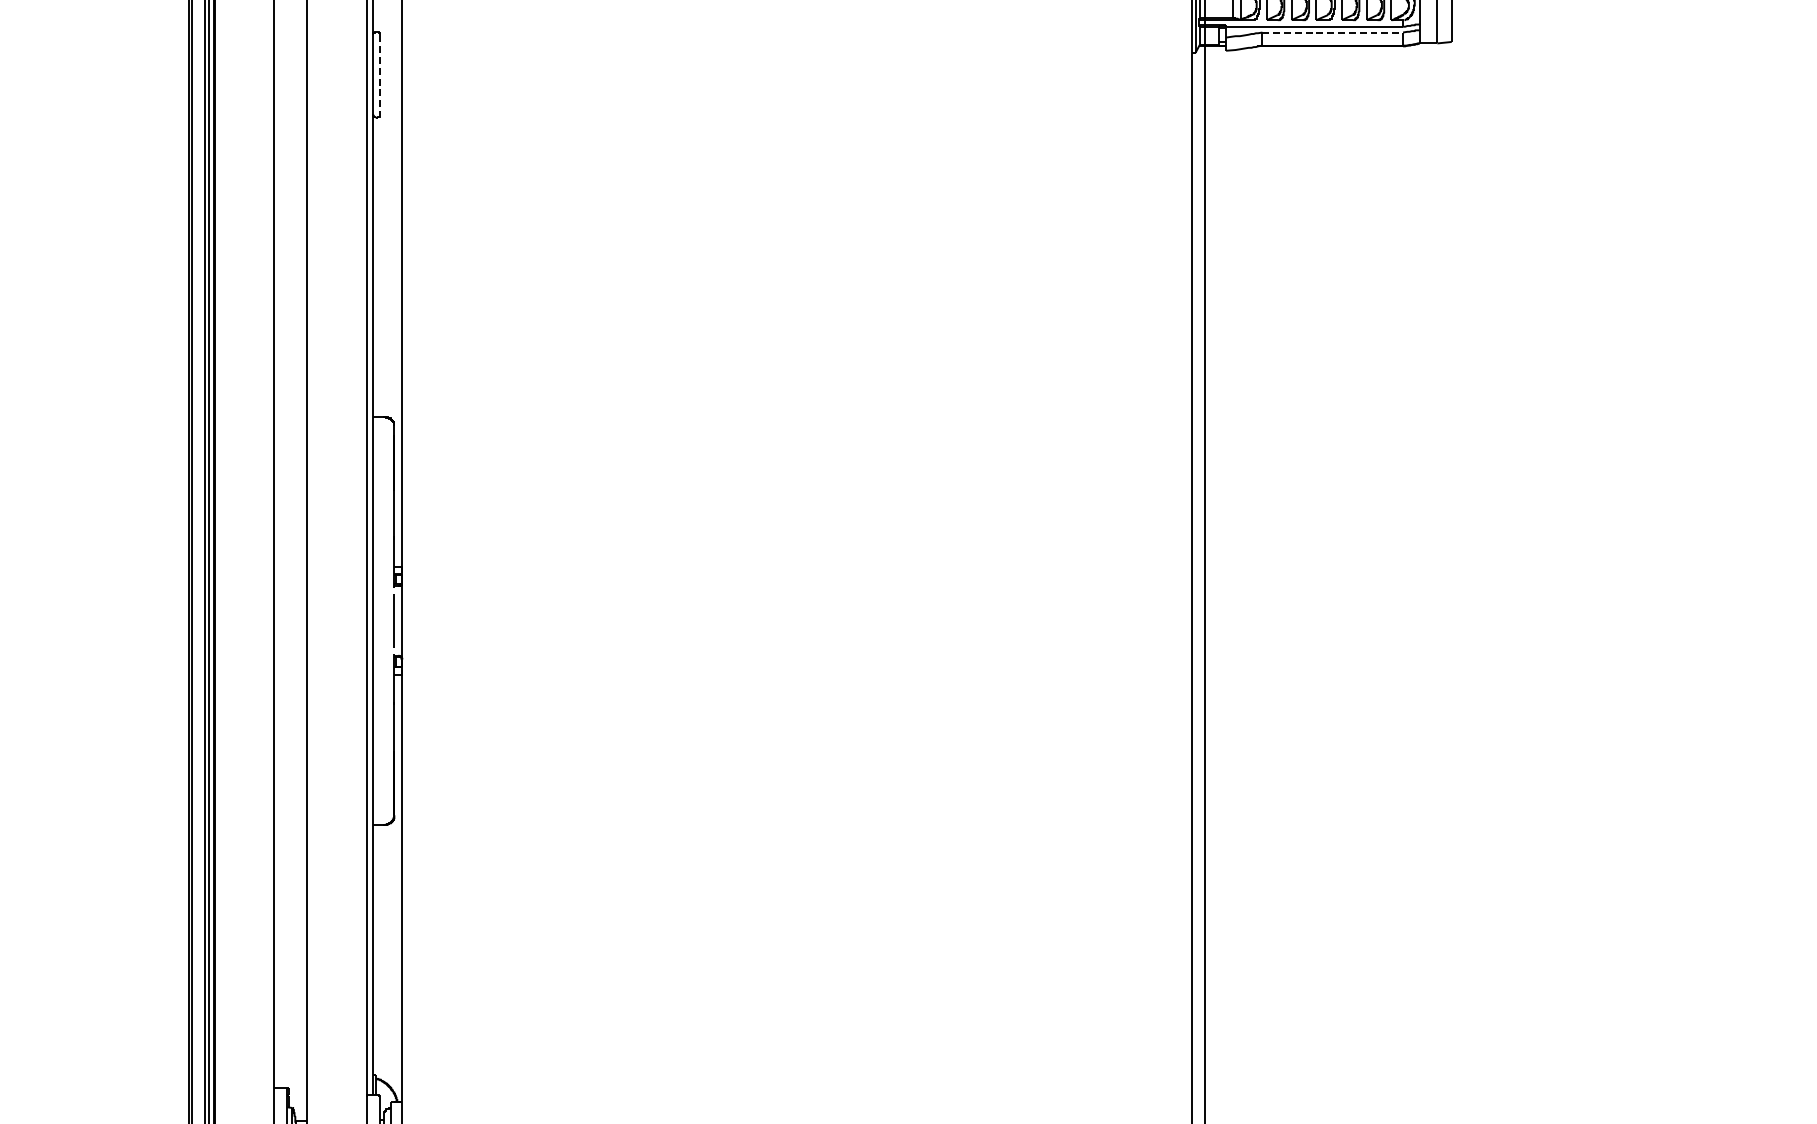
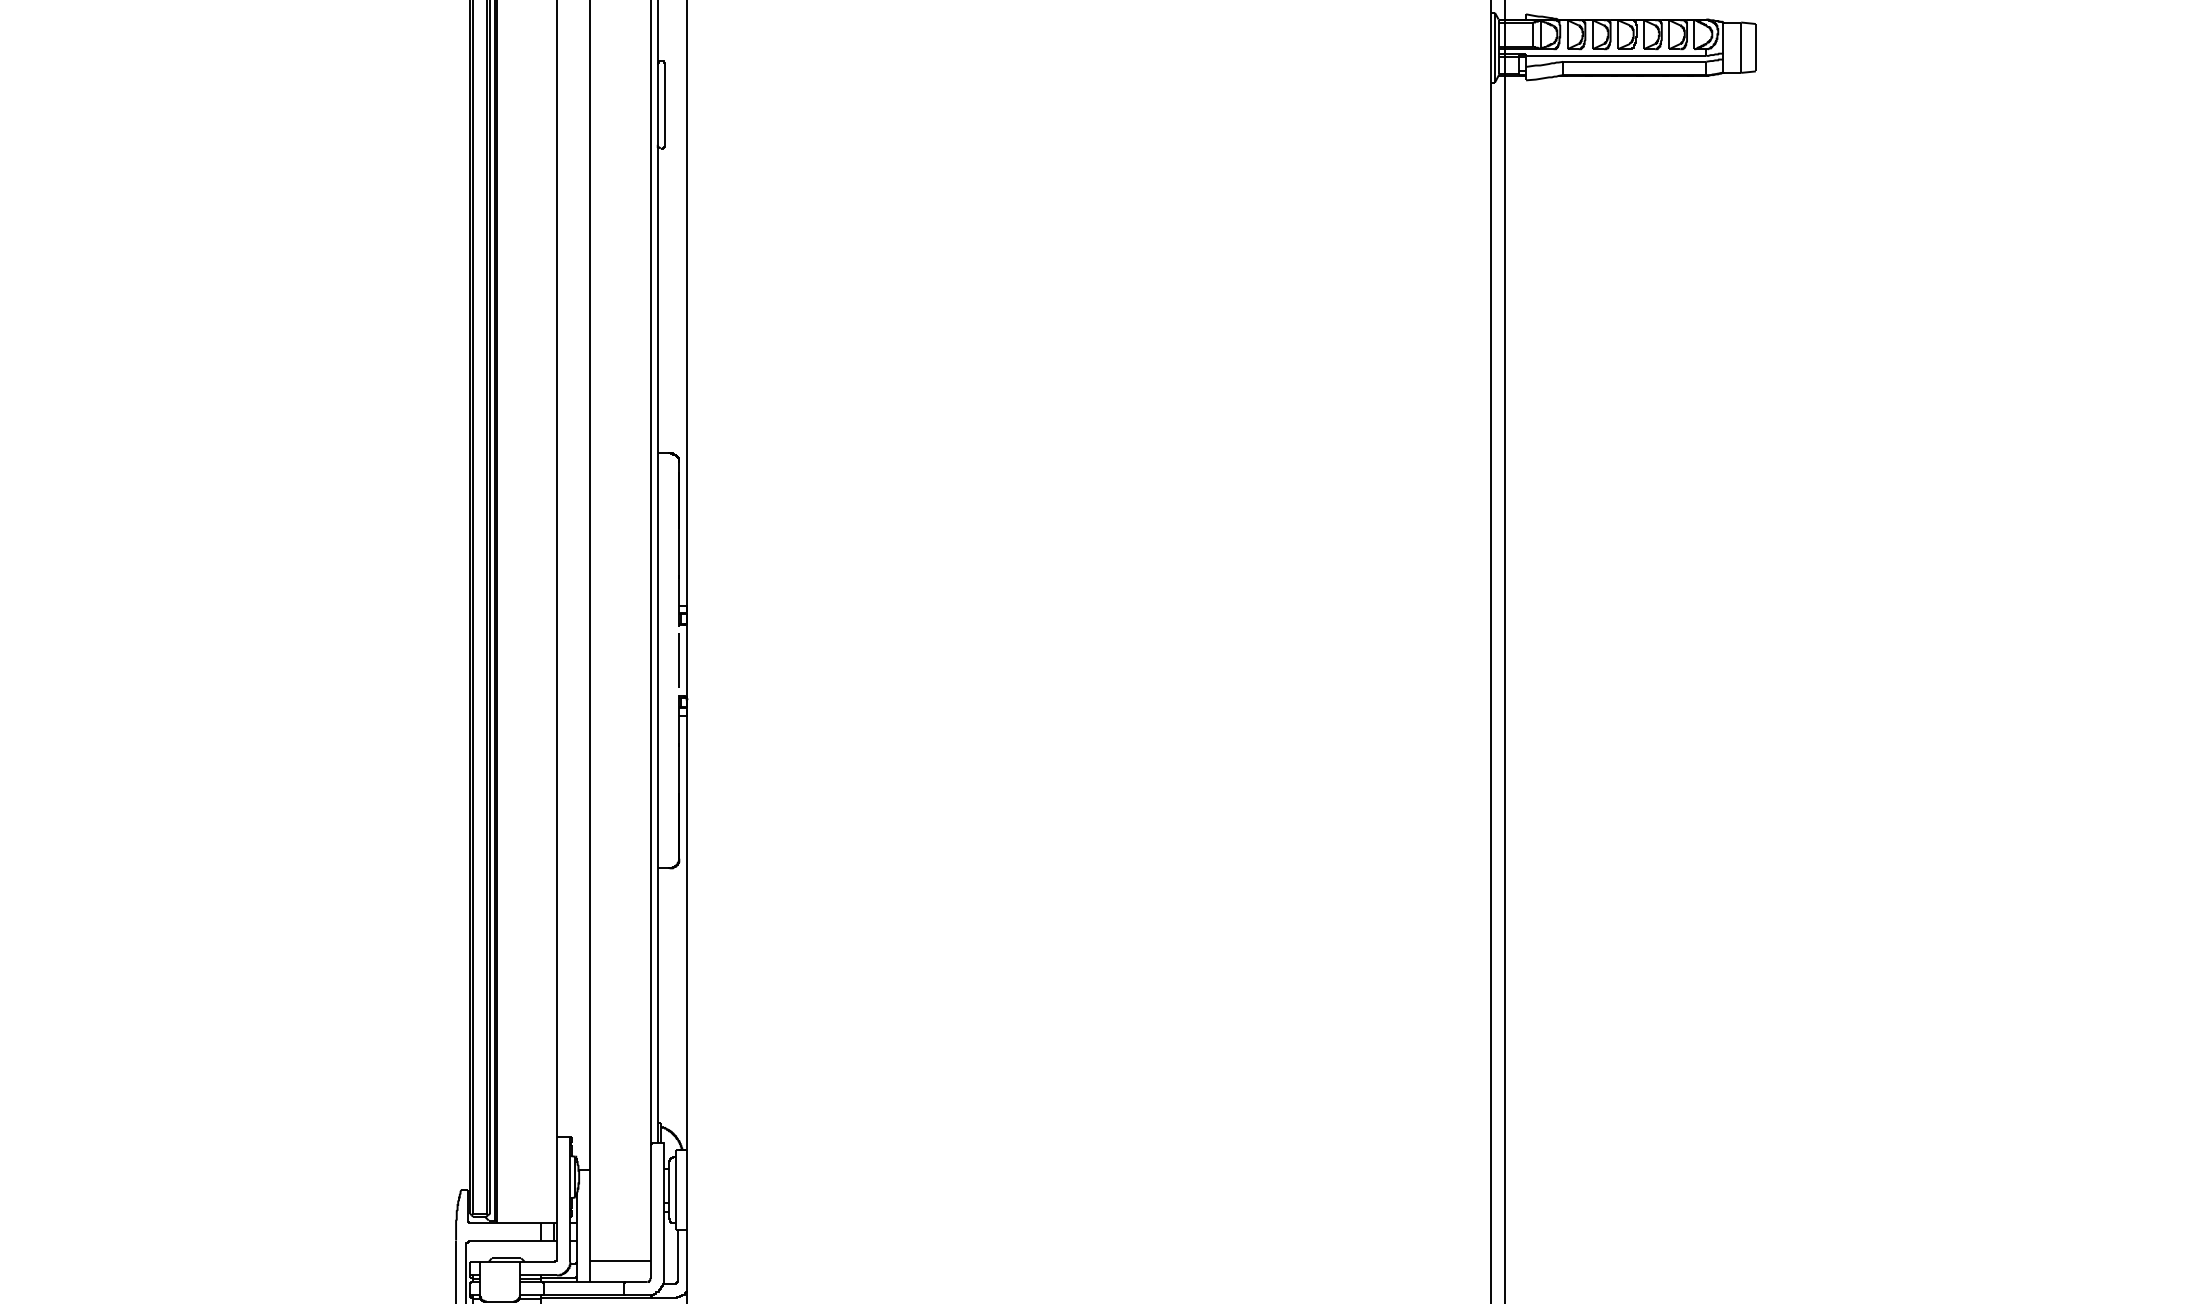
line: (1332, 32) -> (1634, 61), dashed -> solid
line: (380, 75) -> (665, 105), dashed -> solid

